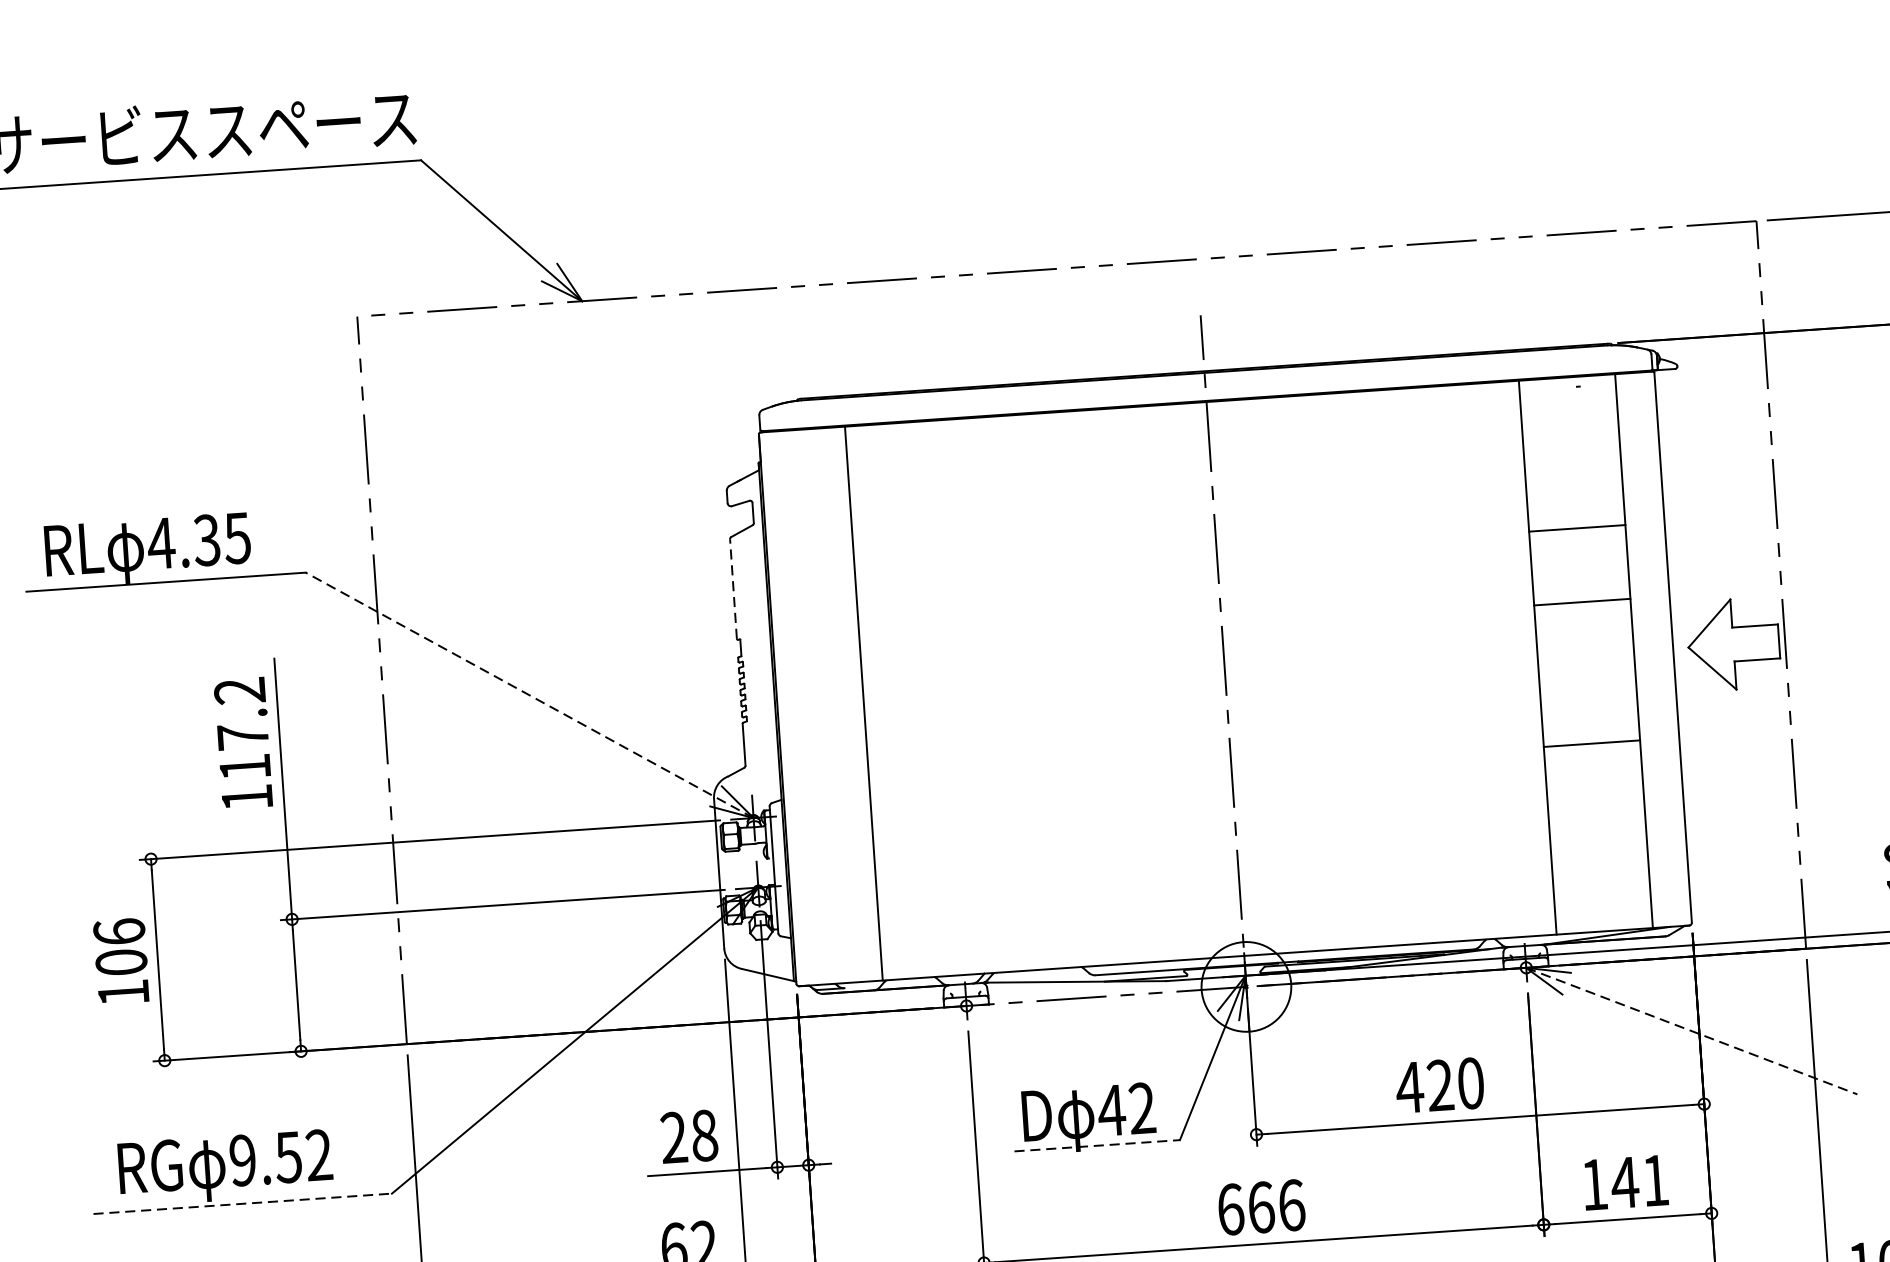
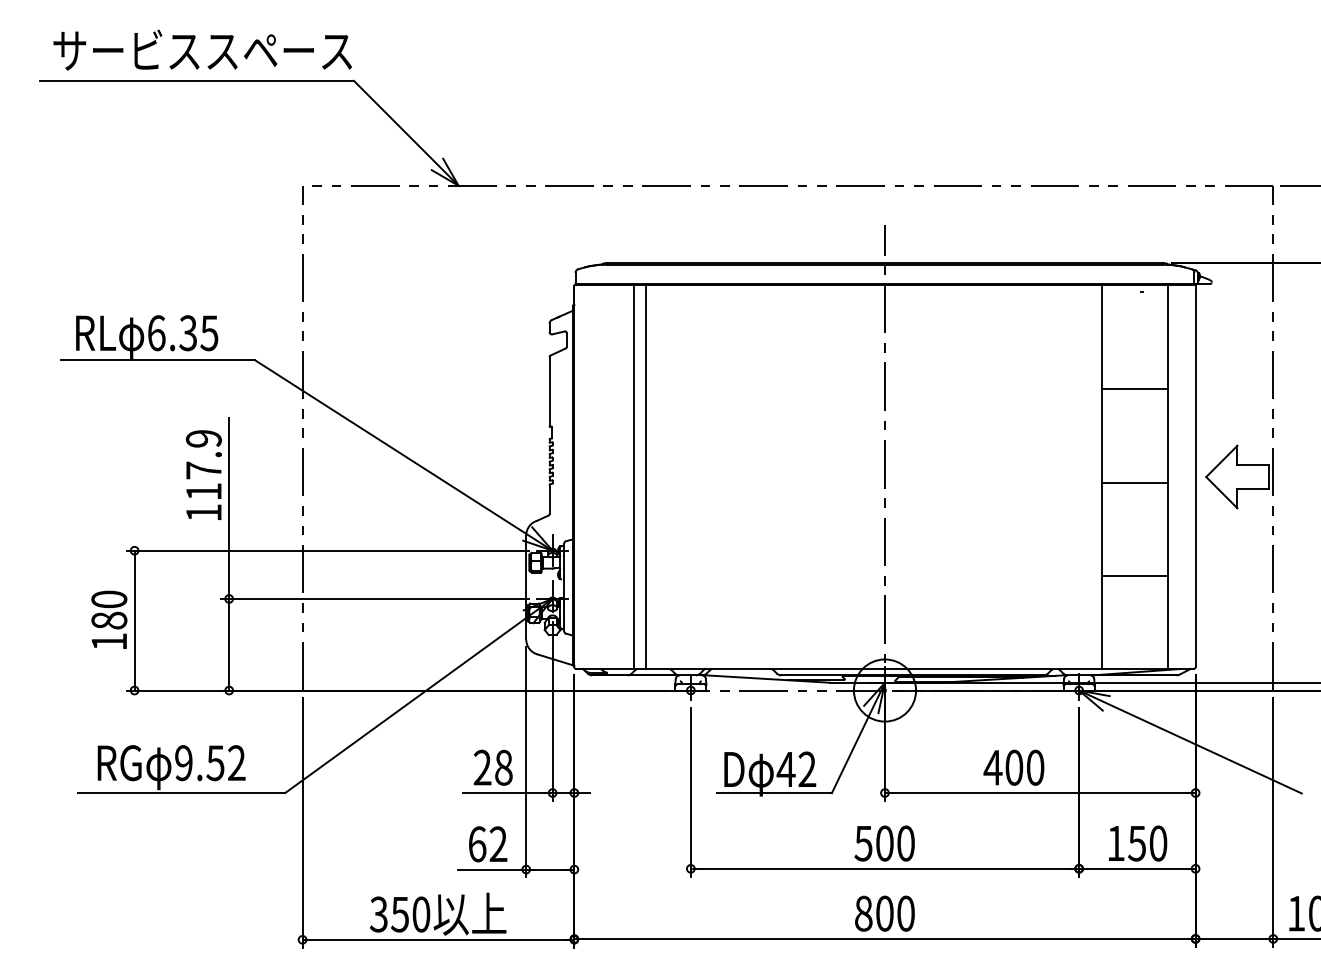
text: (161, 543) -> (156, 333), 4.35 -> 6.35
line: (733, 588) -> (549, 391), dashed -> solid
line: (1581, 601) -> (1134, 482), moved
text: (239, 690) -> (203, 438), 117.2 -> 117.9
line: (529, 695) -> (403, 455), dashed -> solid
line: (880, 701) -> (645, 476), added
line: (1591, 743) -> (1134, 575), moved
text: (120, 946) -> (109, 609), 106 -> 180
line: (1691, 1031) -> (1190, 742), dashed -> solid
text: (1440, 1085) -> (1014, 767), 420 -> 400
line: (1097, 1146) -> (774, 793), dashed -> solid
text: (1639, 1181) -> (1147, 843), 141 -> 150
line: (242, 1204) -> (181, 793), dashed -> solid
text: (1260, 1207) -> (884, 843), 666 -> 500

